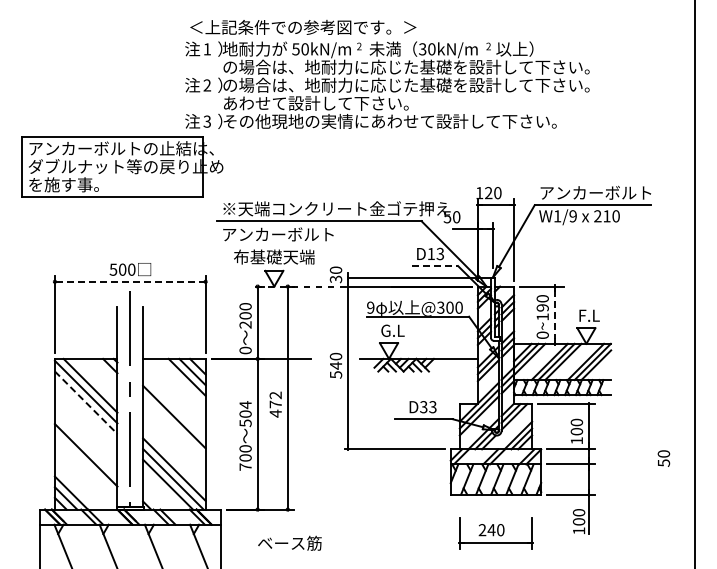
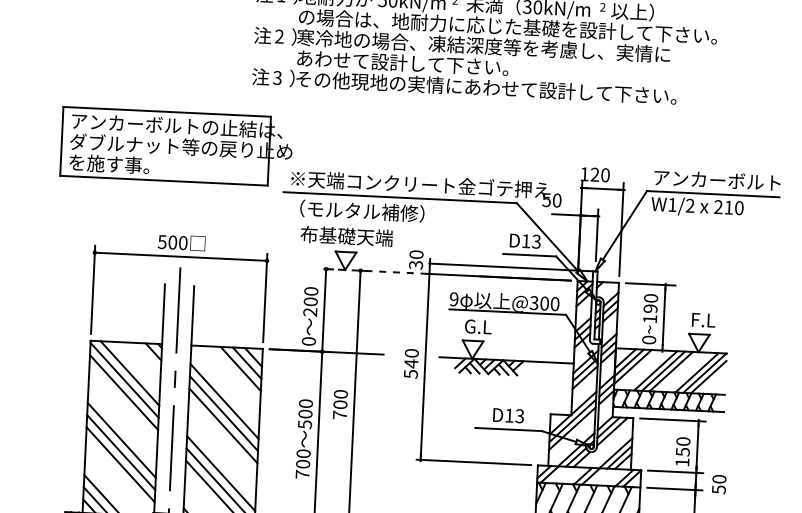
text: (406, 84) -> (507, 46), の場合は、地耐力に応じた基礎を設計して下さい。 -> 寒冷地の場合、凍結深度等を考慮し、実情に
part: (122, 166) -> (177, 146), moved
text: (572, 216) -> (689, 206), W1/9 -> W1/2
text: (282, 234) -> (357, 210), アンカーボルト -> （モルタル補修）
line: (435, 266) -> (530, 255), dashed -> solid
line: (129, 281) -> (180, 256), dashed -> solid
line: (554, 314) -> (663, 316), dashed -> solid
line: (86, 403) -> (124, 393), dashed -> solid
text: (275, 404) -> (340, 404), 472 -> 700
text: (245, 405) -> (305, 404), 504 -> 500
line: (174, 406) -> (224, 401), added
text: (423, 407) -> (509, 416), D33 -> D13
line: (174, 427) -> (223, 425), added
text: (576, 431) -> (682, 451), 100 -> 150
line: (85, 444) -> (121, 440), added
text: (663, 458) -> (718, 484), moved
line: (85, 465) -> (119, 464), added

